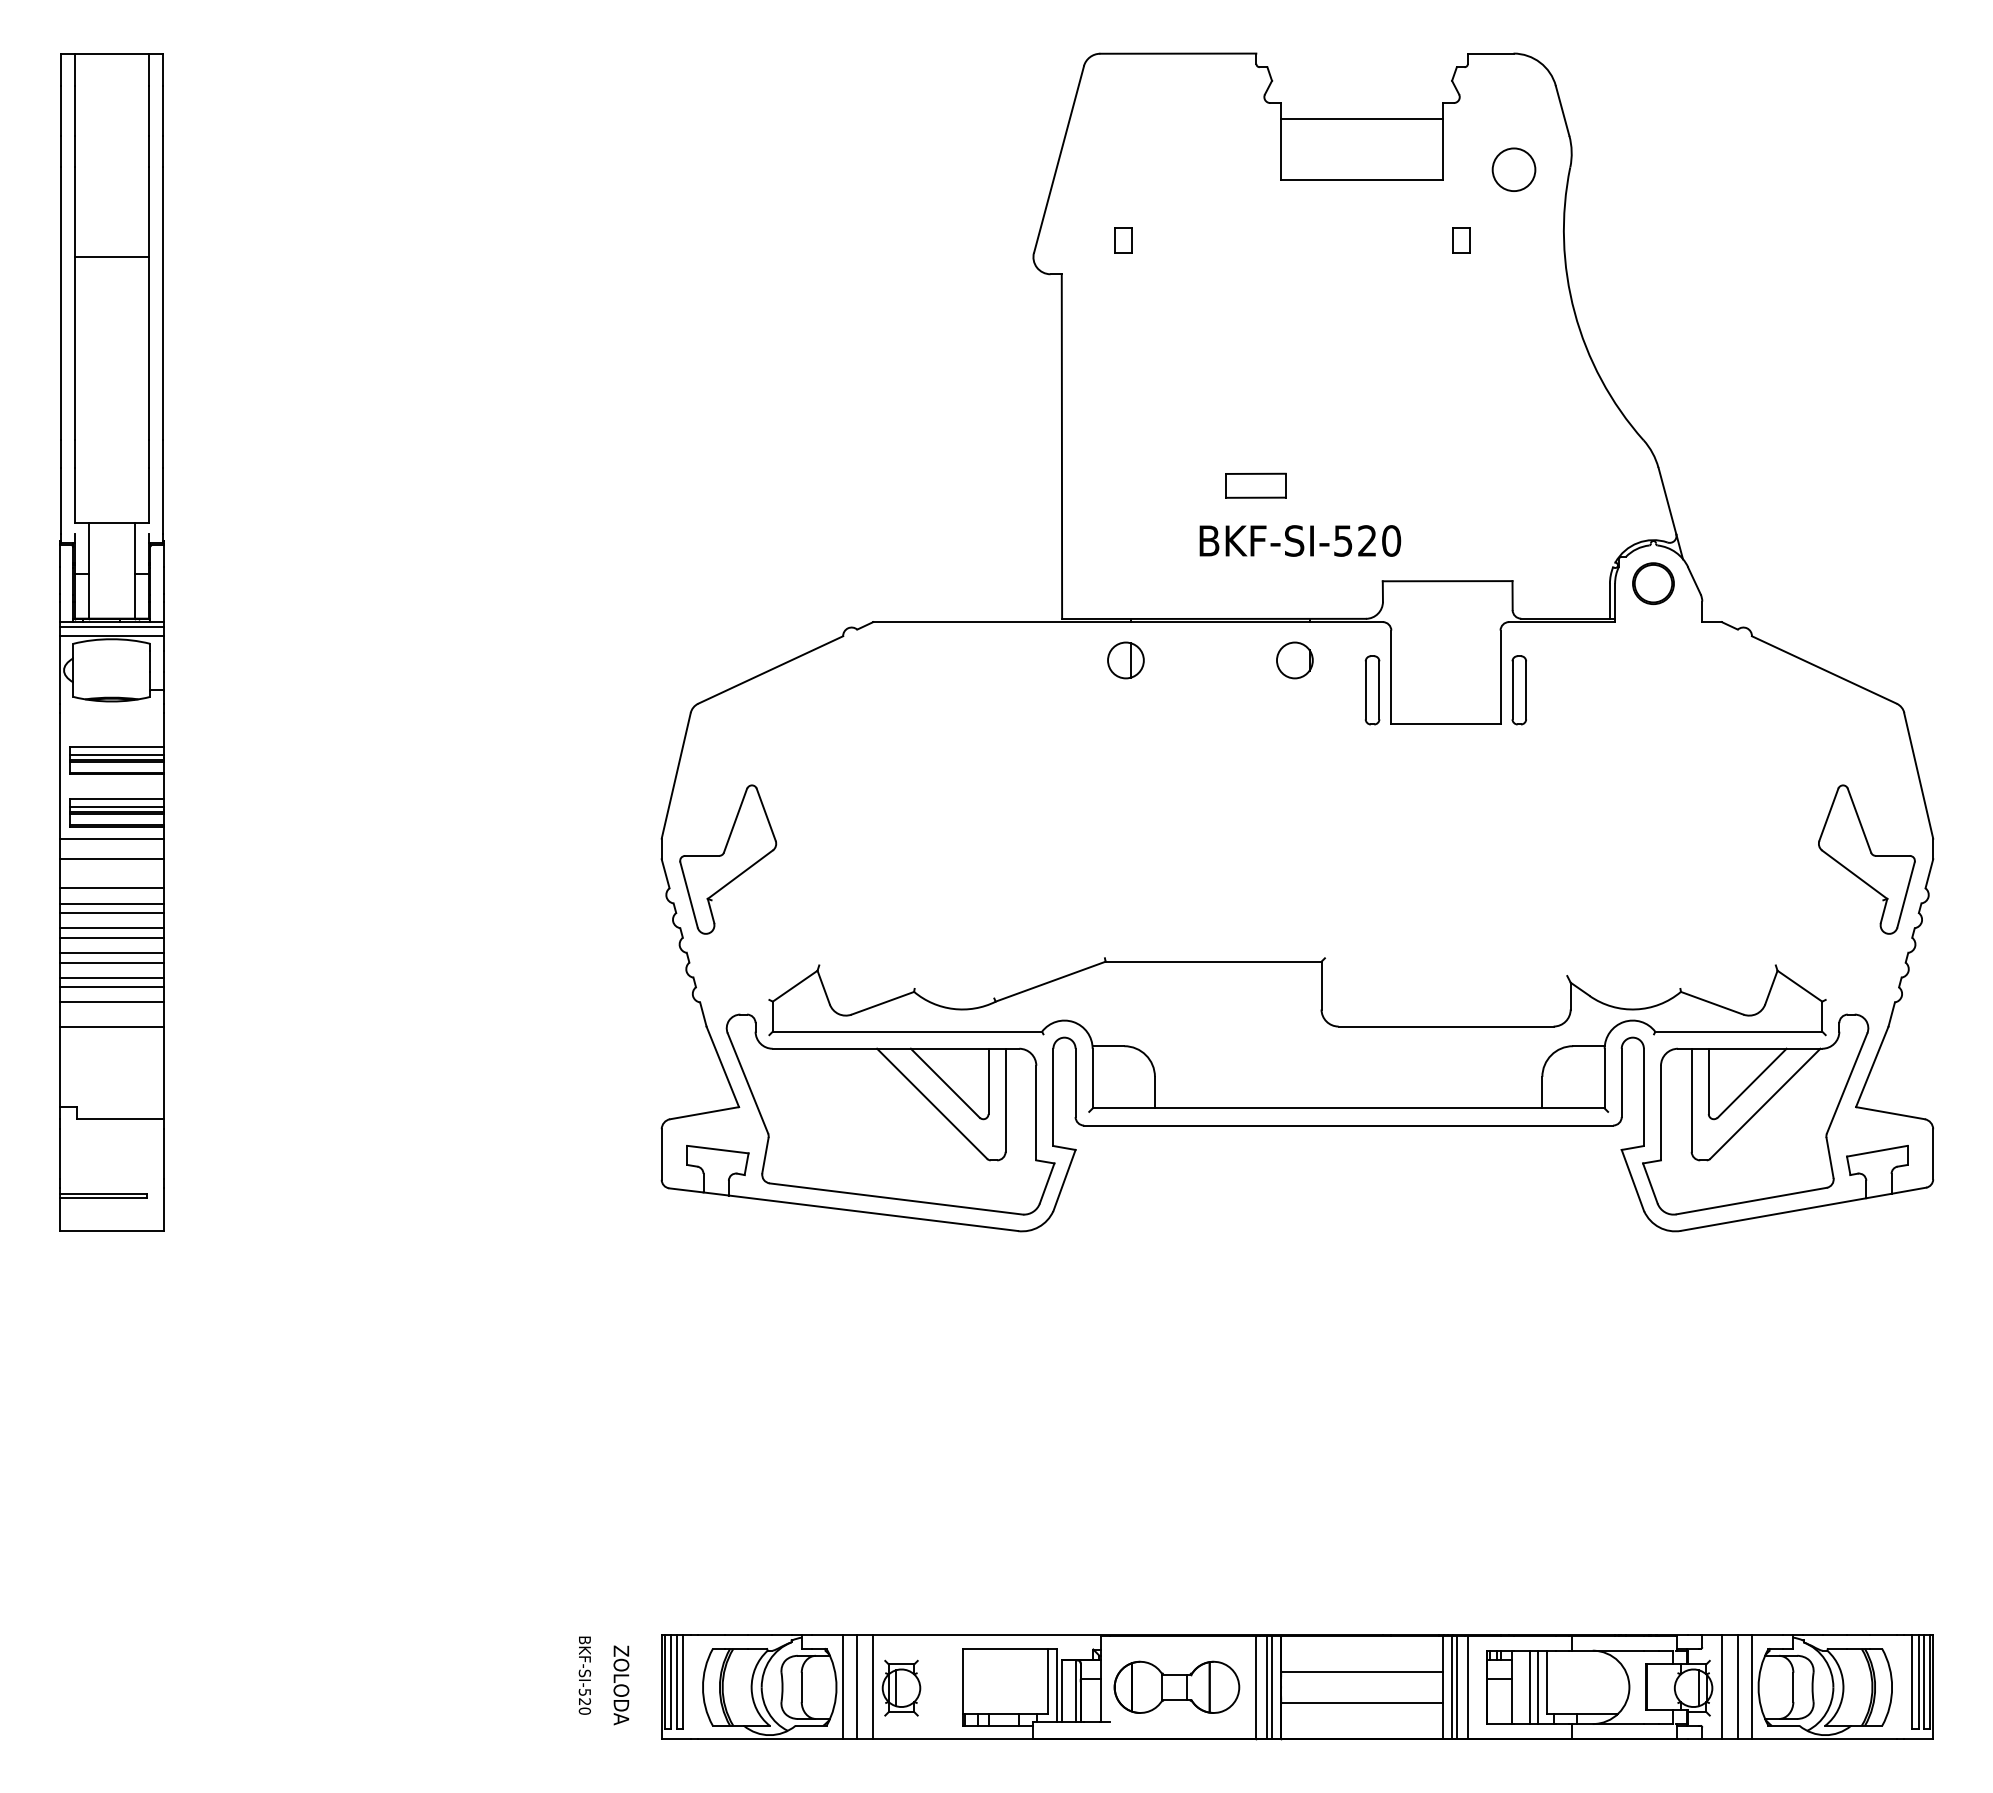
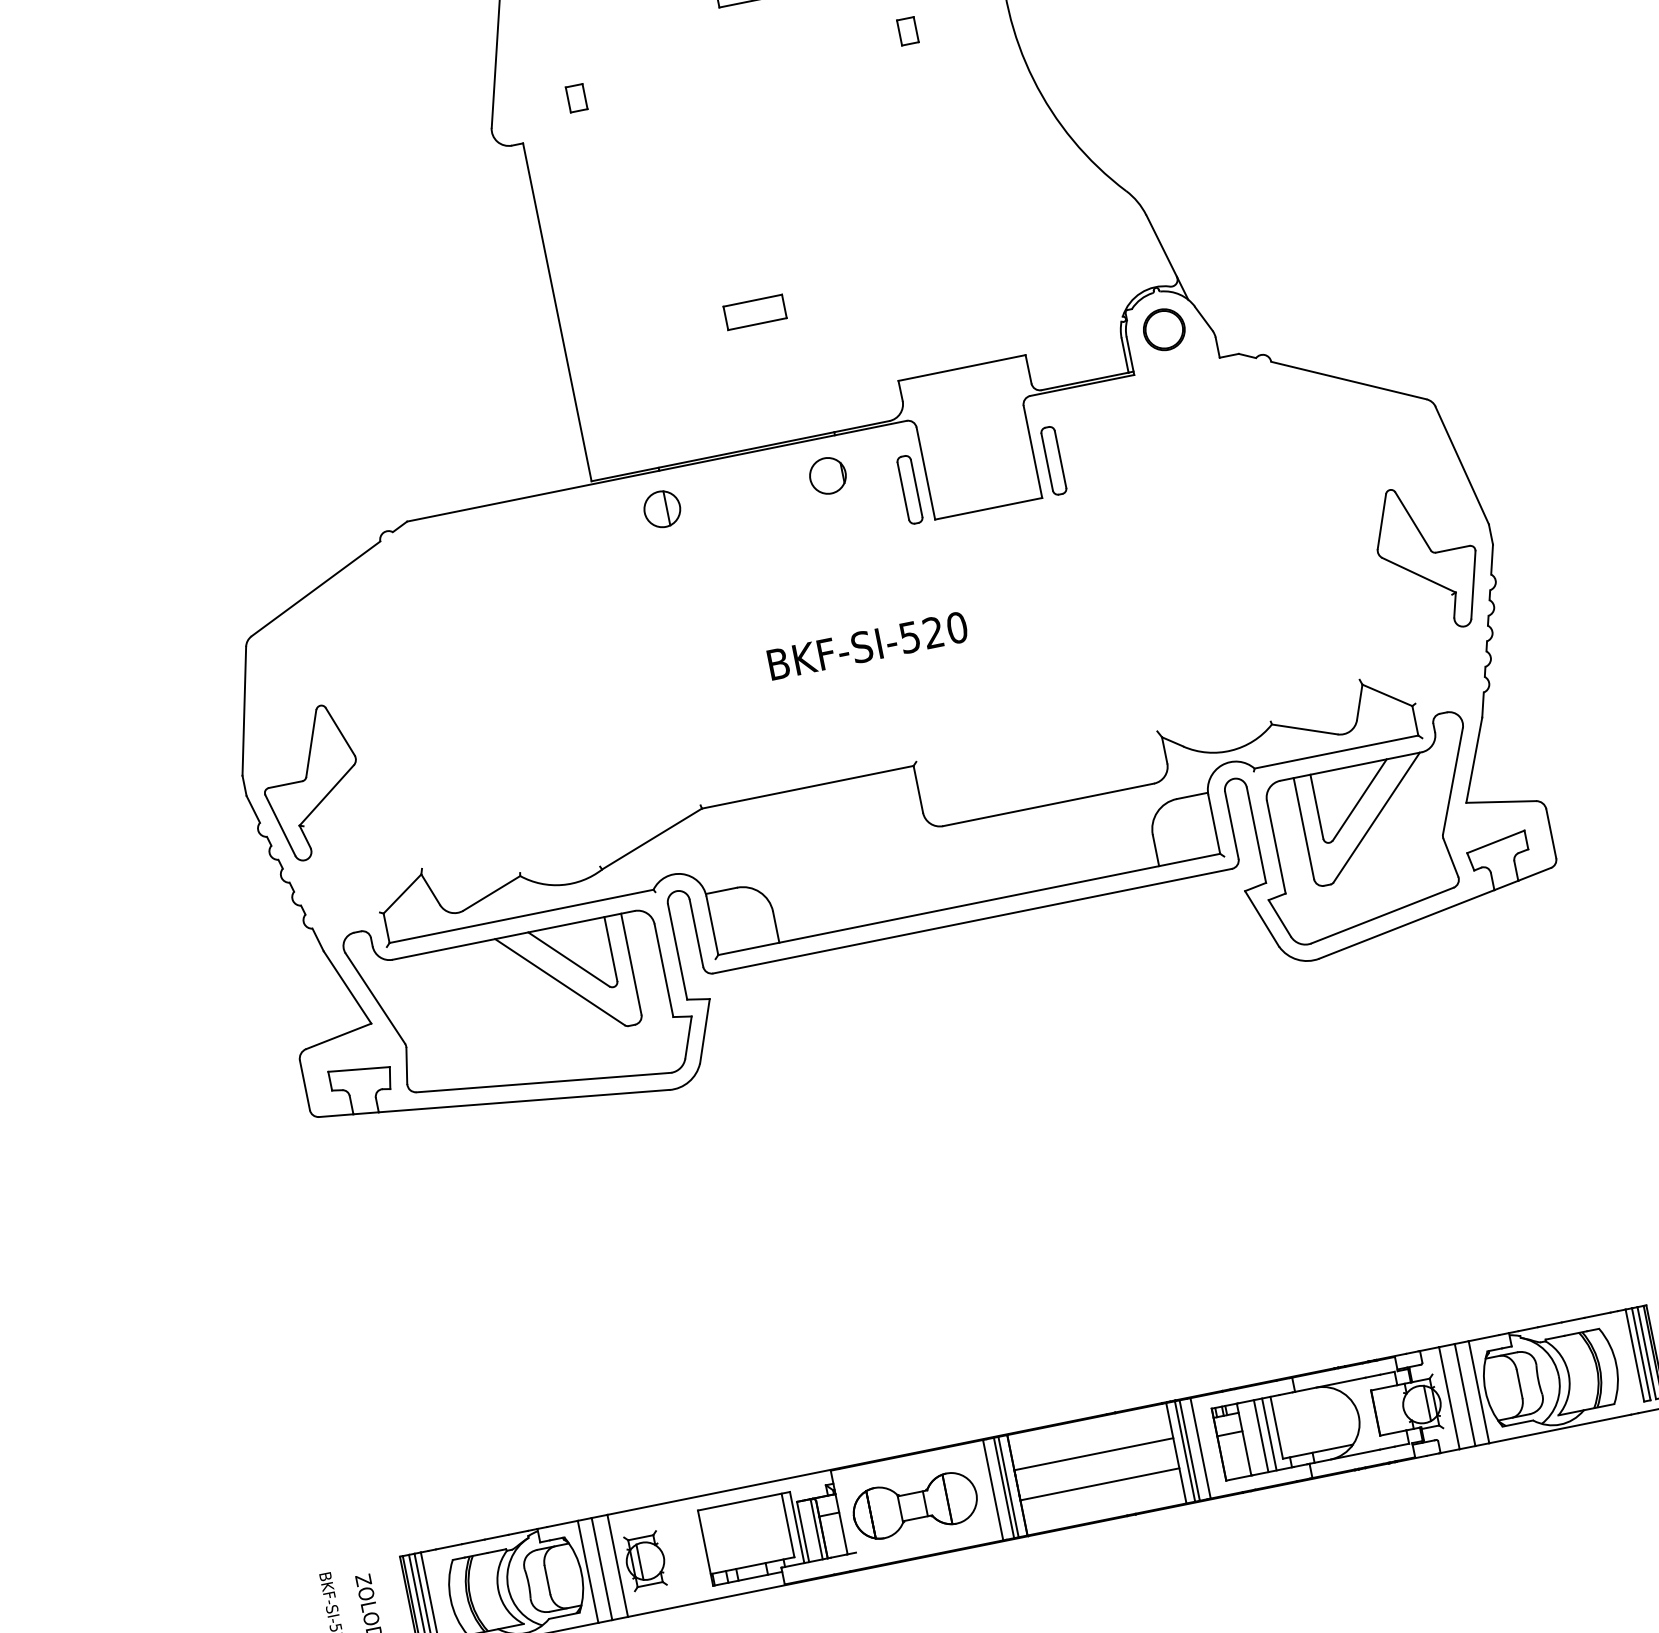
text: (1300, 540) -> (867, 645), moved

